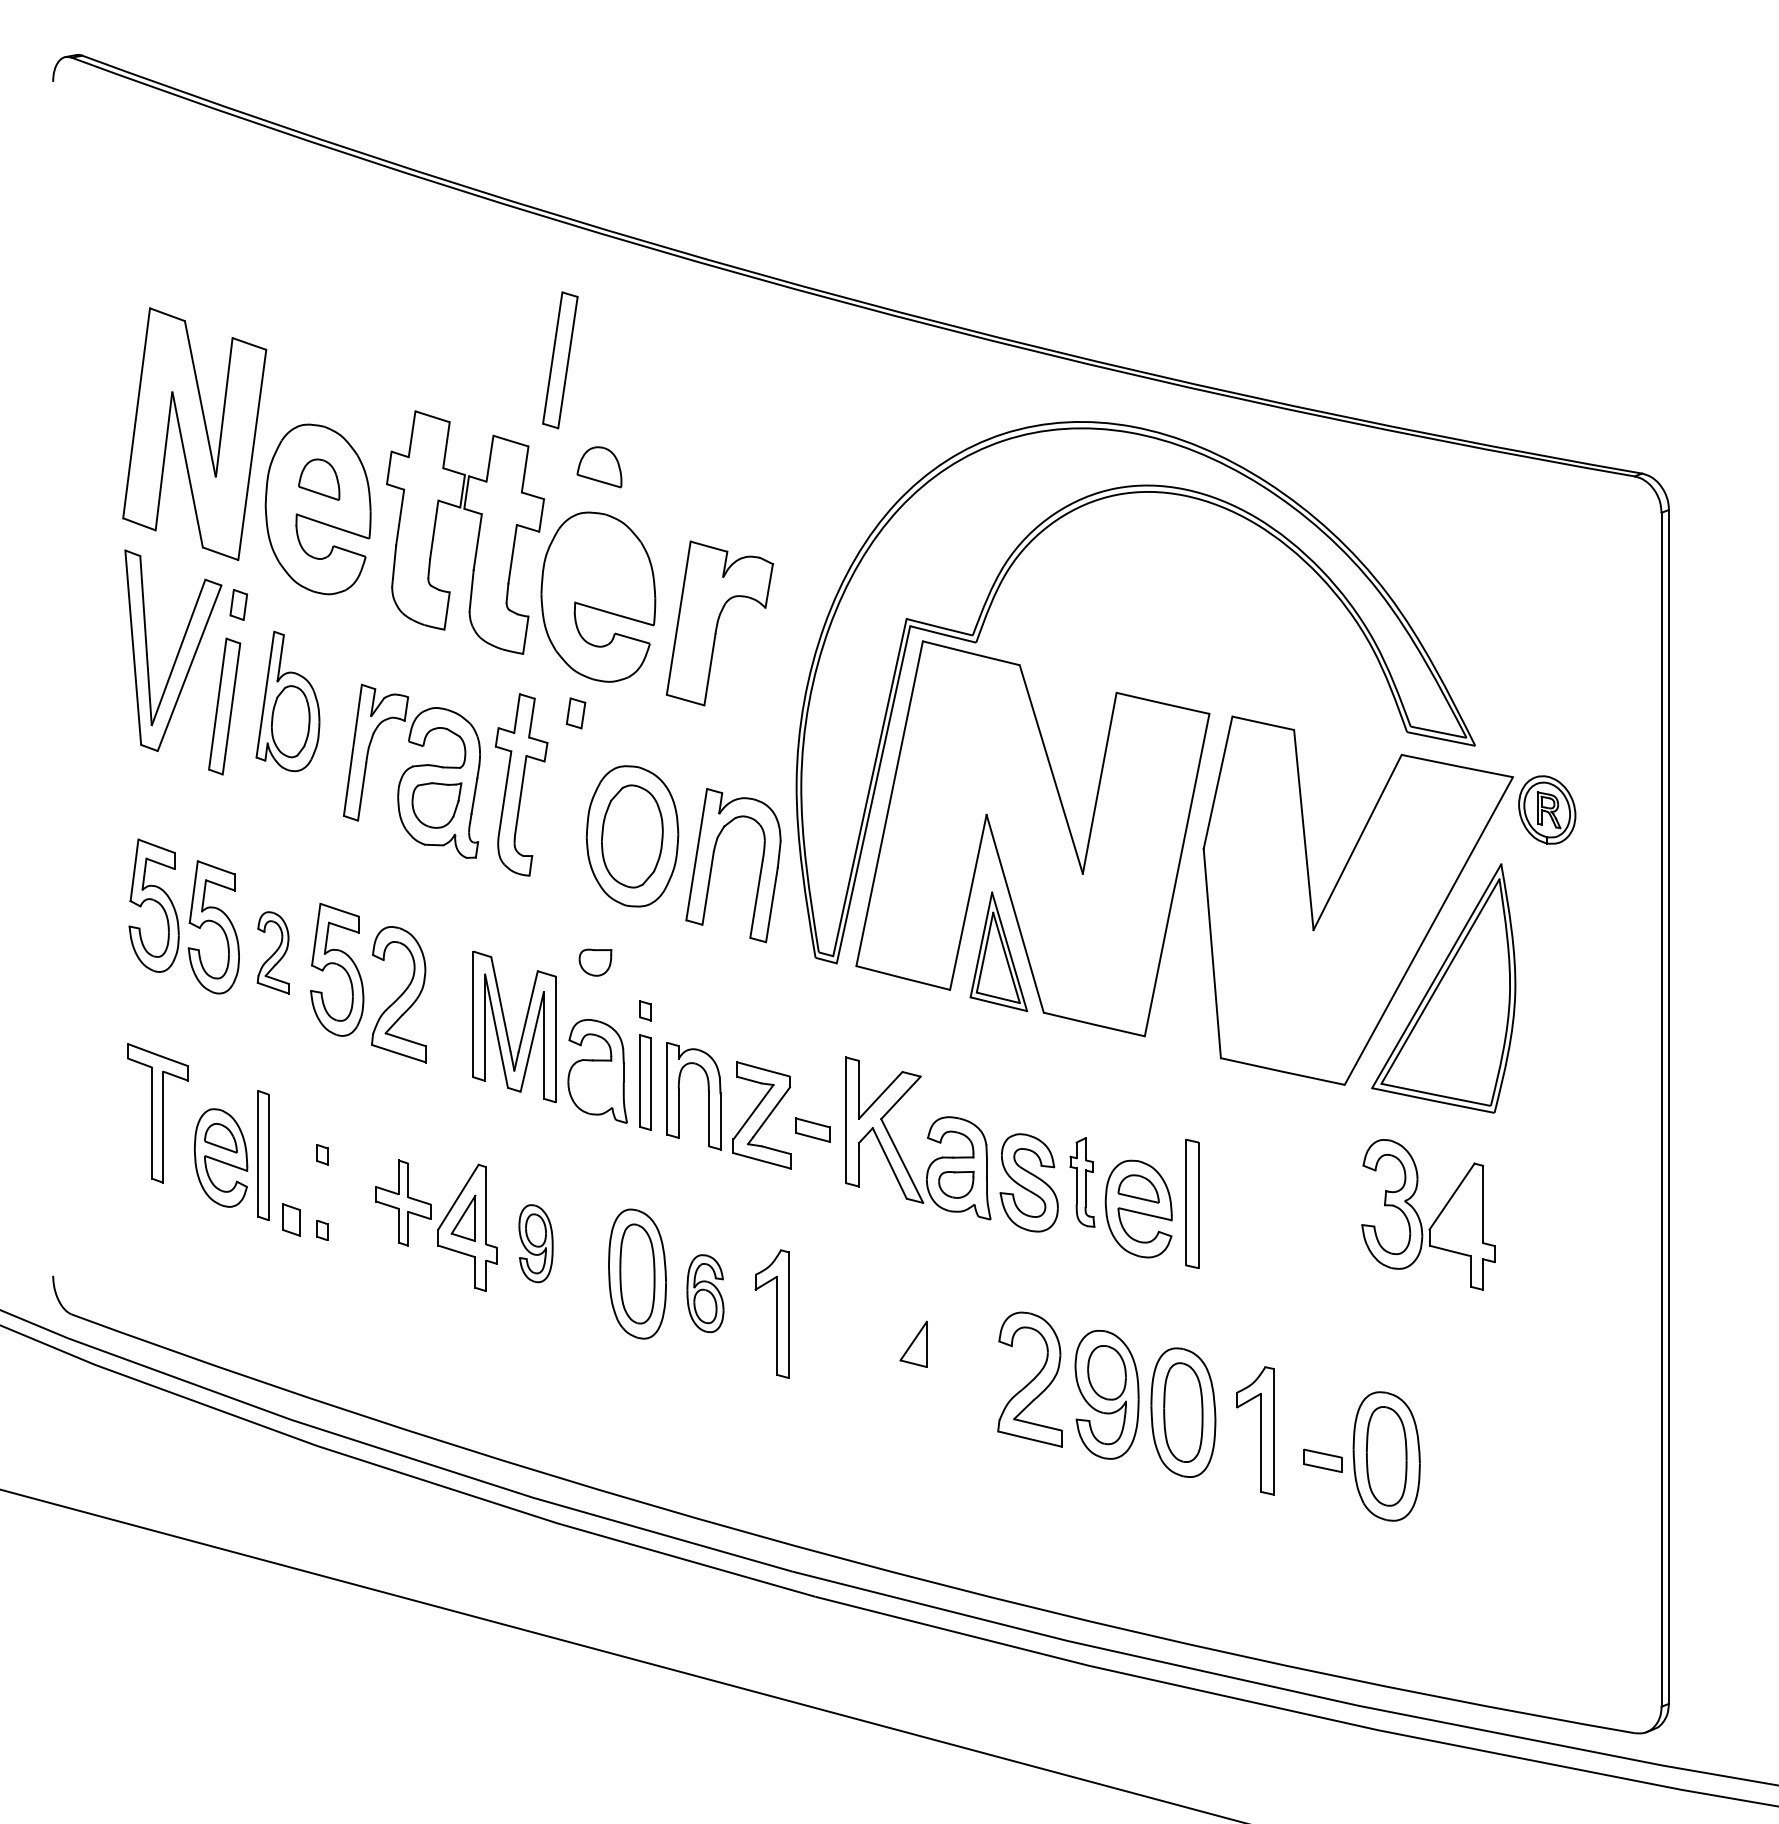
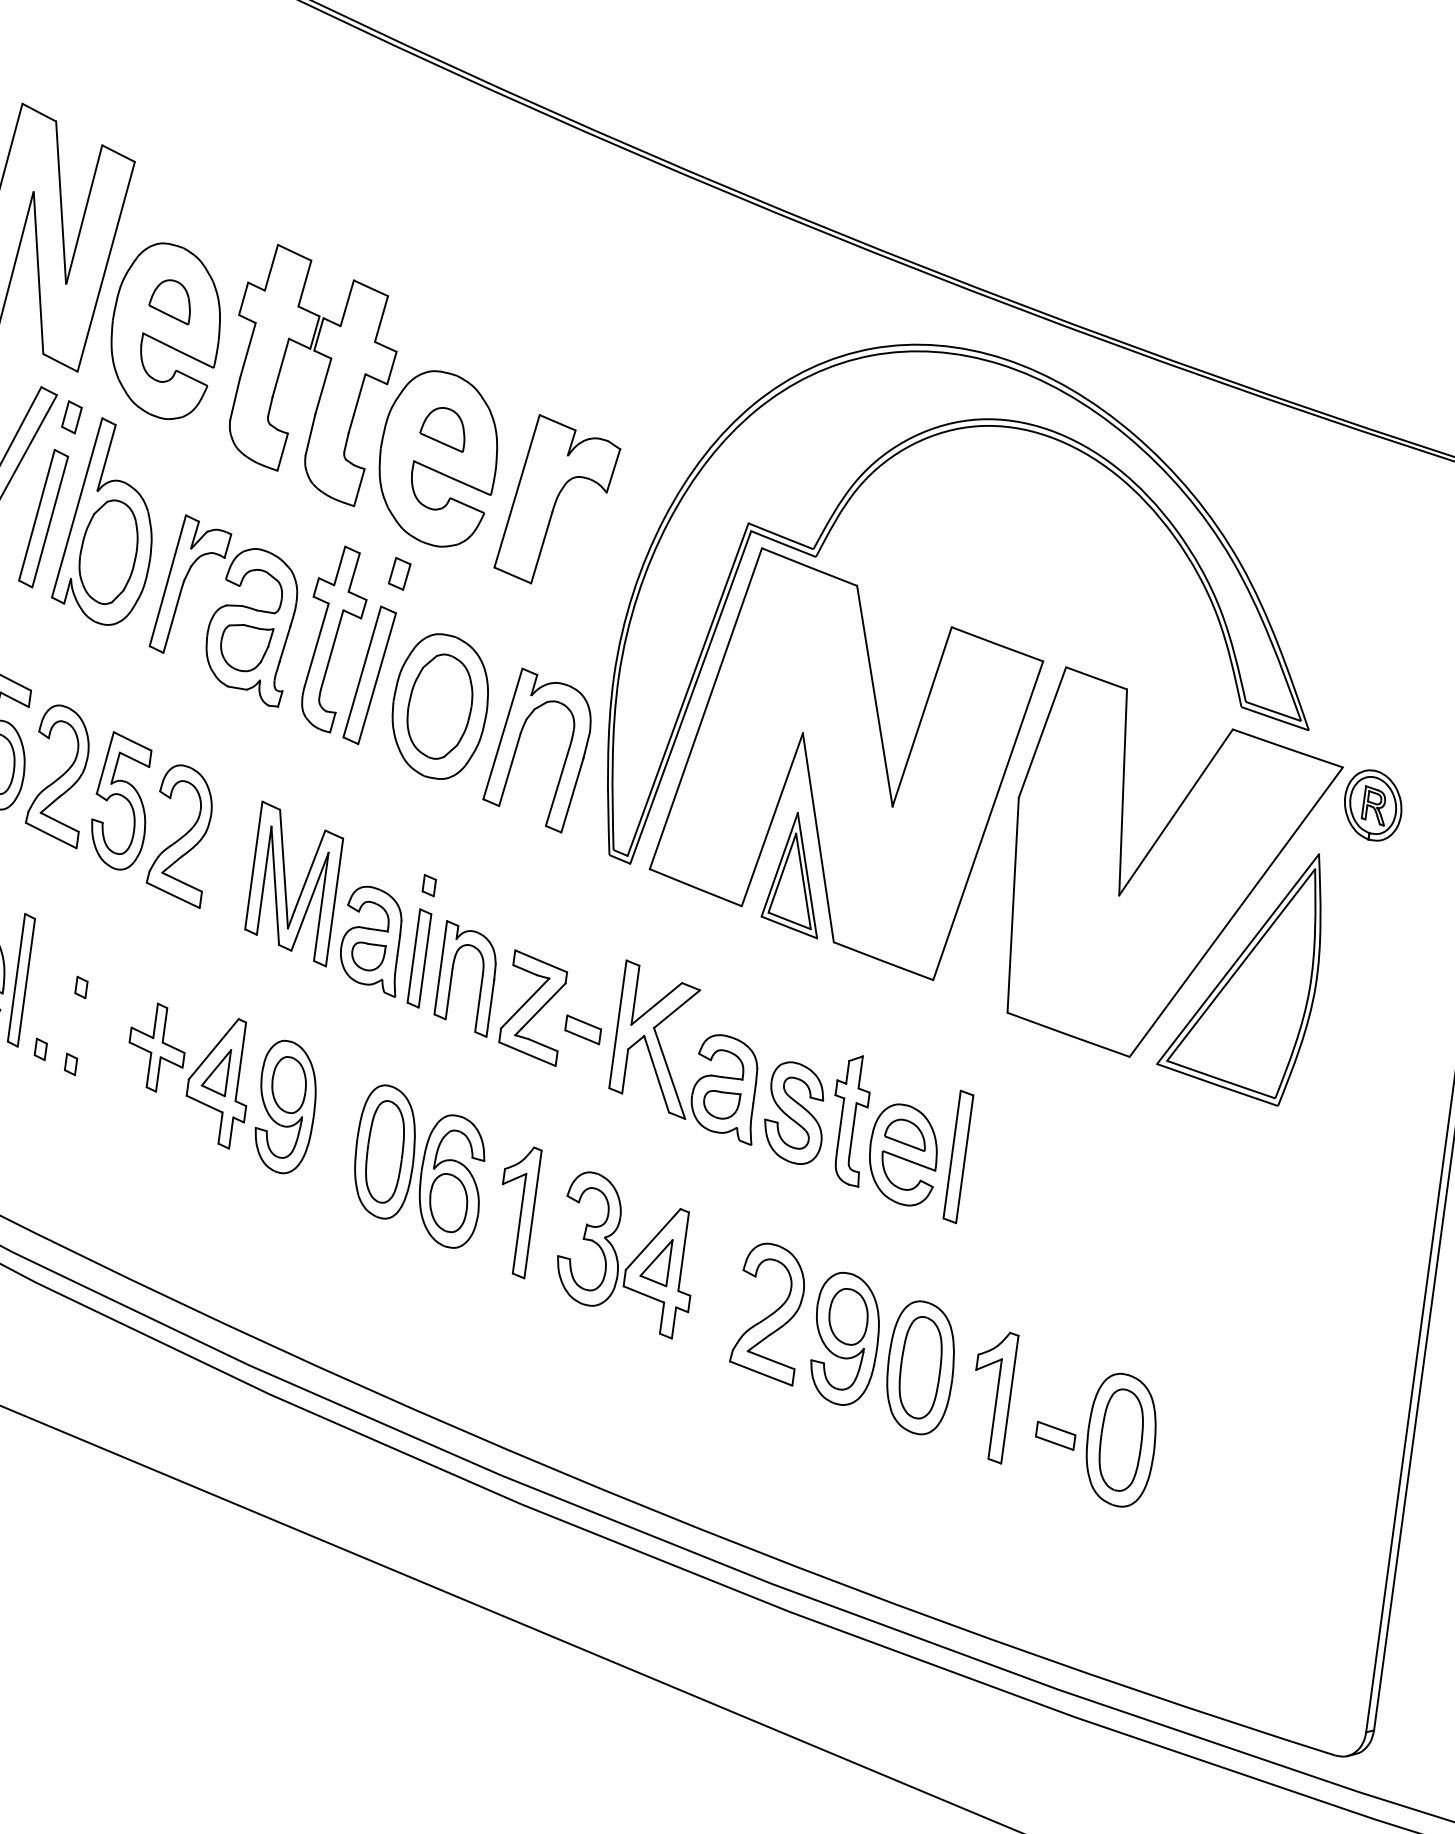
part: (560, 360) -> (369, 675), moved
part: (599, 467) -> (443, 428), moved
part: (287, 701) -> (108, 522), size x1.43
part: (273, 952) -> (59, 775), size x1.67
part: (595, 962) -> (368, 956), moved
part: (1082, 1182) -> (849, 1120), size x1.43
part: (291, 1219) -> (41, 1049), size x0.62
part: (1434, 1220) -> (632, 1261), moved
part: (535, 1243) -> (285, 1106), size x1.67
part: (705, 1293) -> (451, 1181), size x1.67

